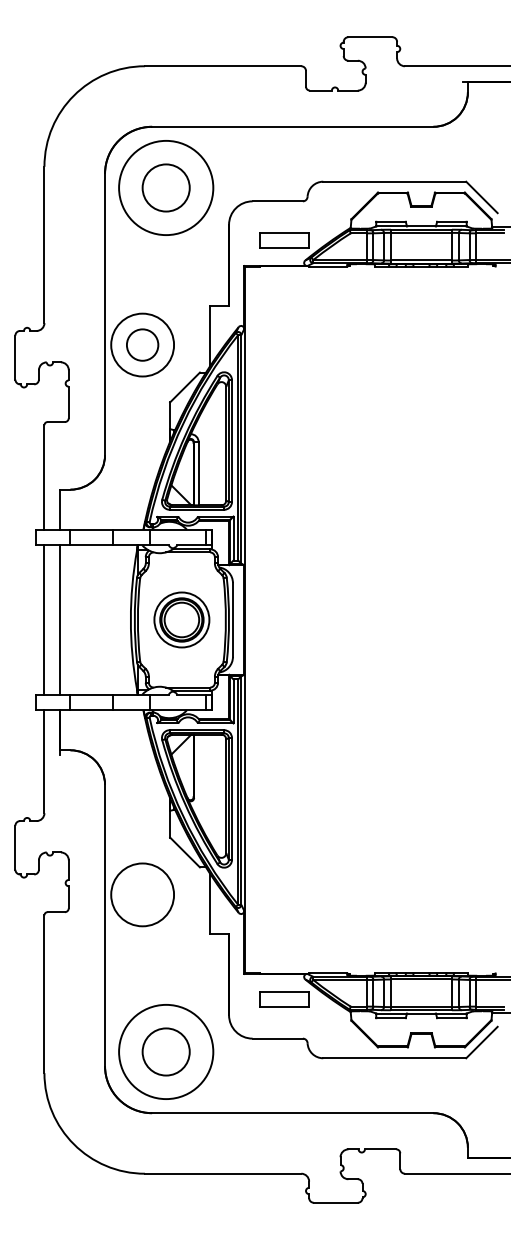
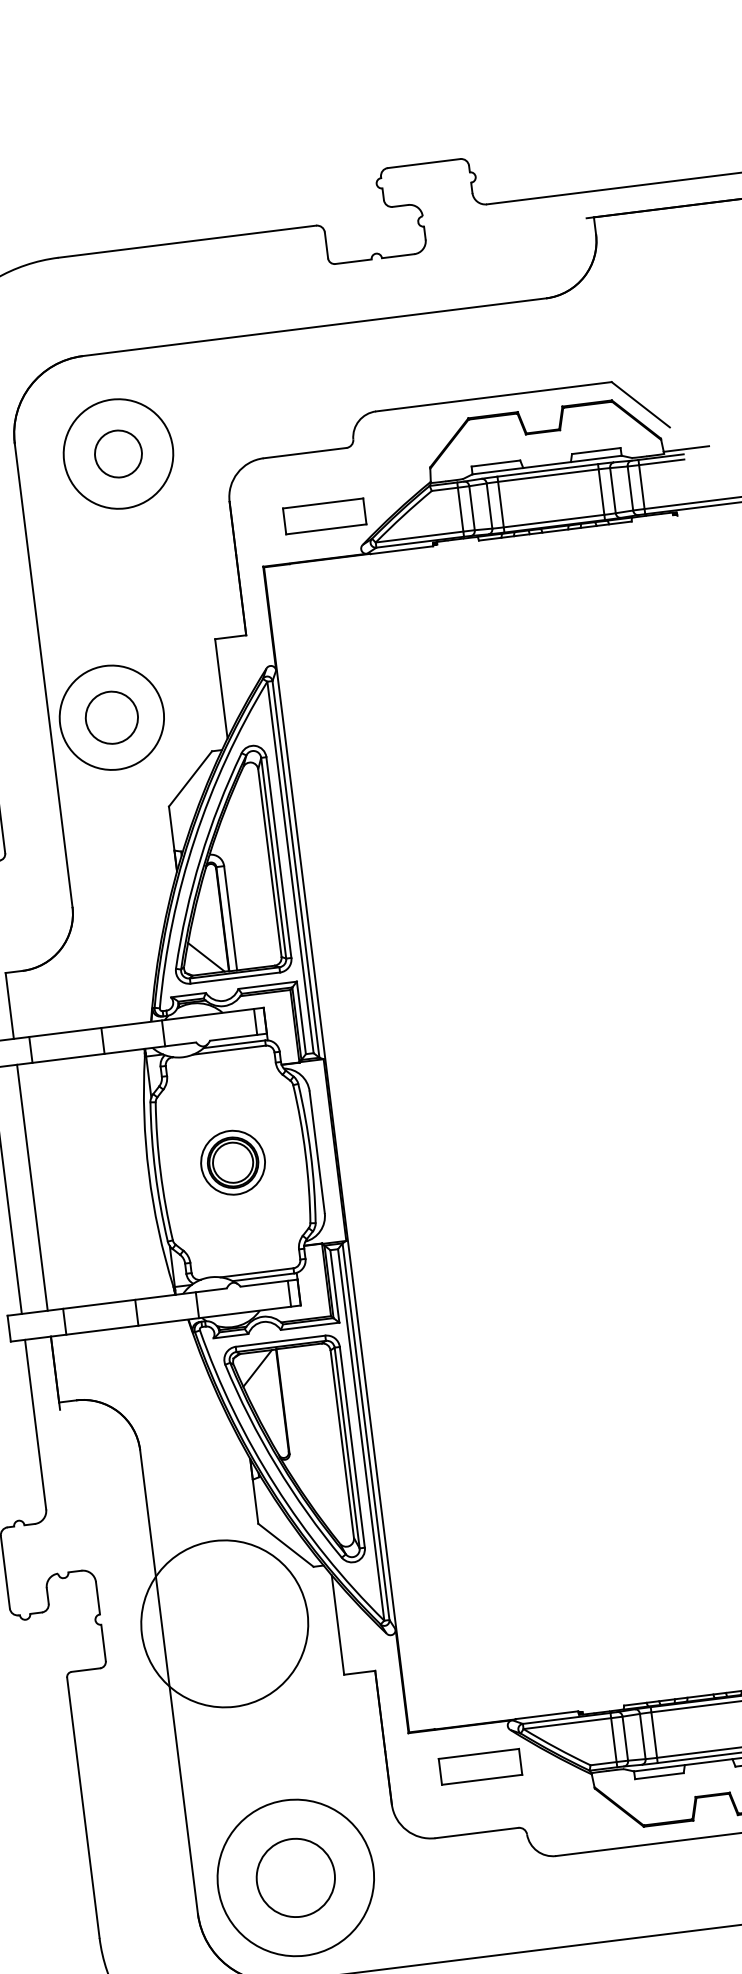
circle: (165, 187) -> (117, 453), size x0.6
circle: (166, 187) -> (118, 453), size x0.7
part: (181, 619) -> (232, 1162), size x0.7
circle: (142, 894) -> (224, 1623), size x1.6

